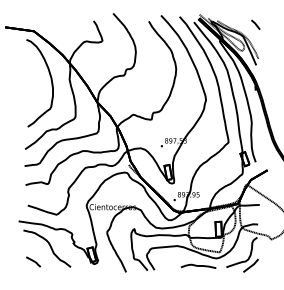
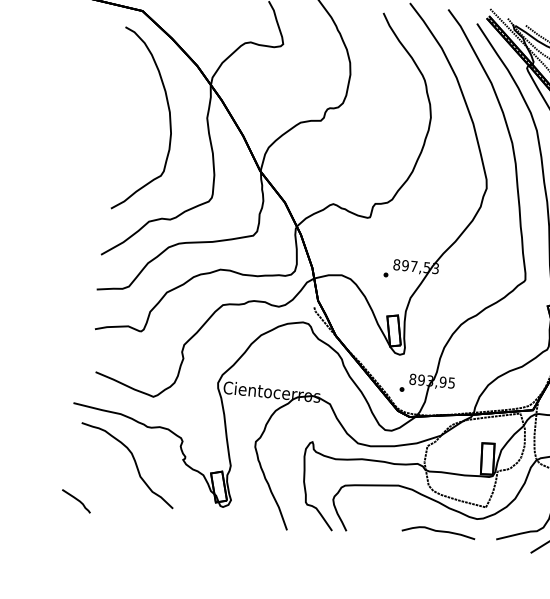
line: (33, 261) -> (76, 500), moved

